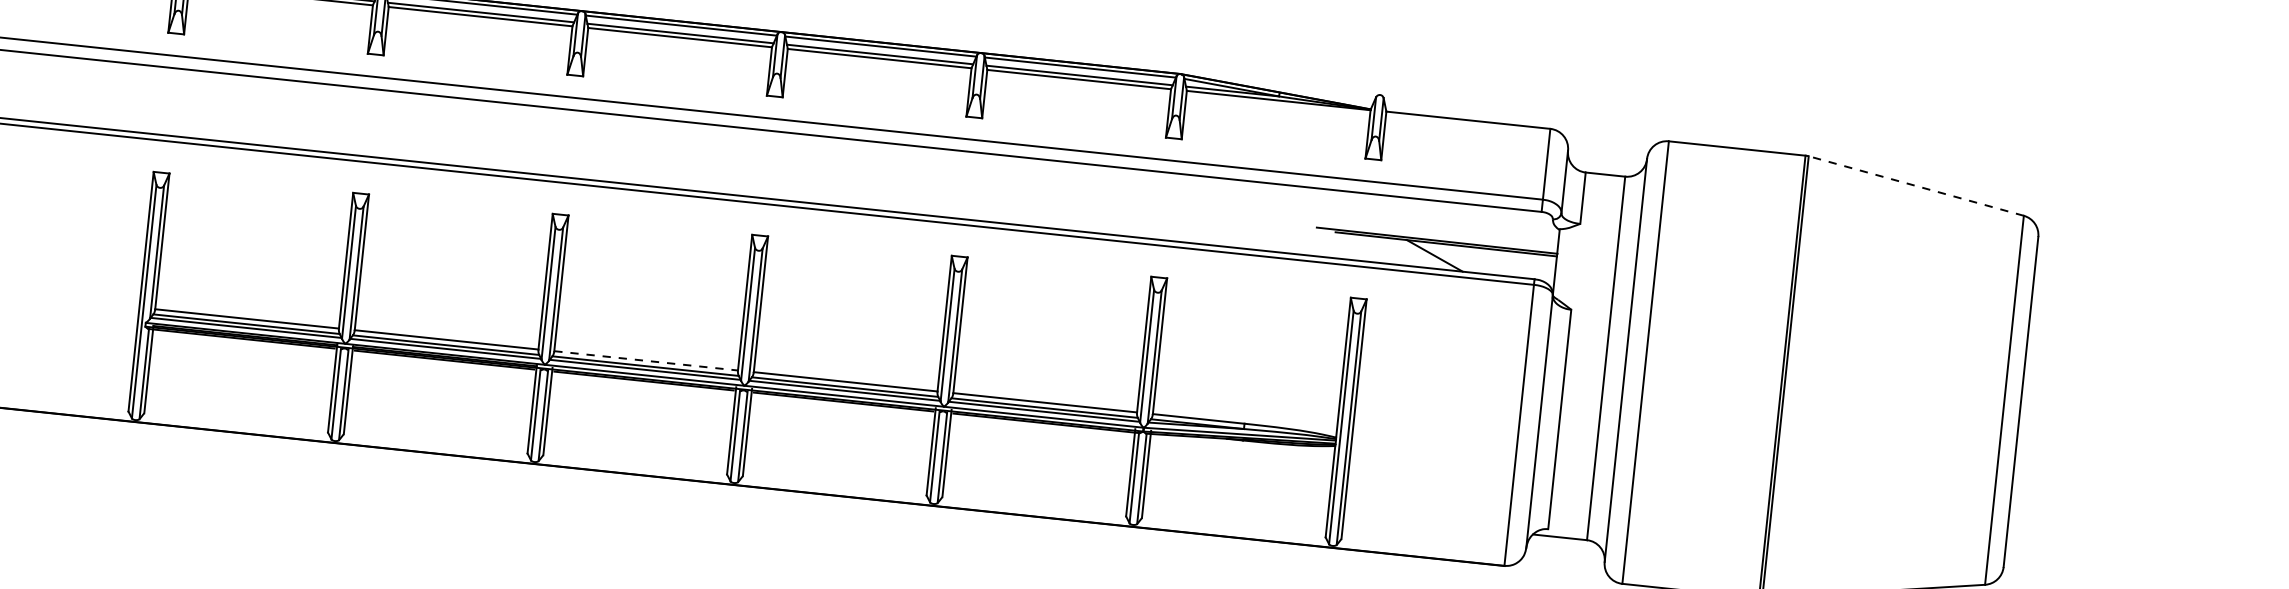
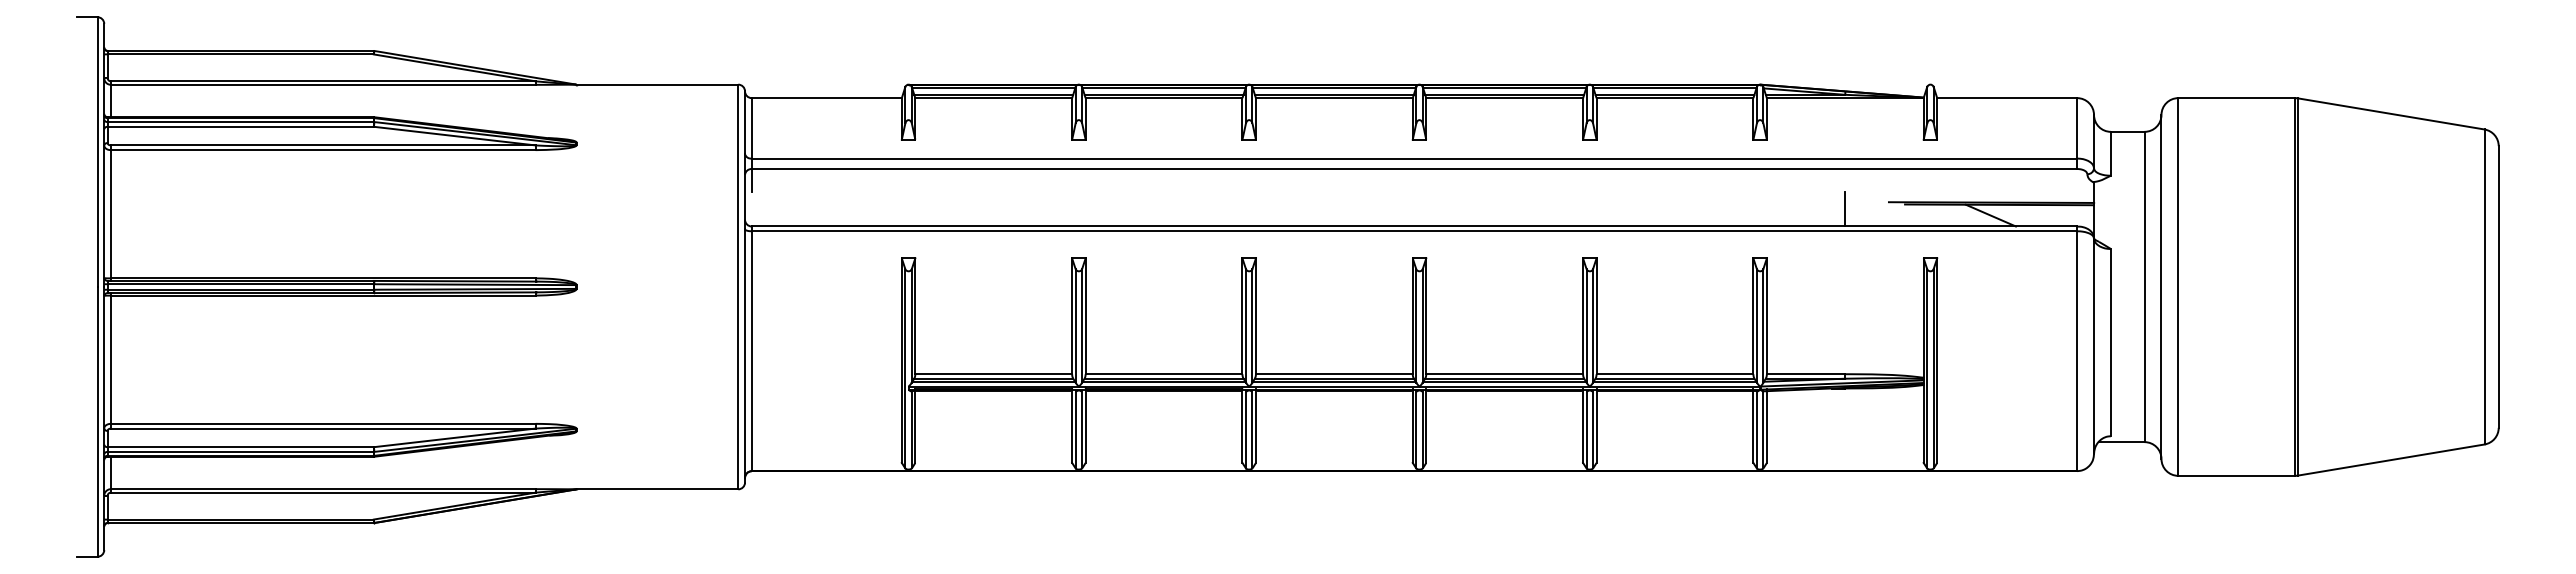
line: (1916, 185) -> (2391, 113), dashed -> solid
line: (1265, 230) -> (1845, 209), added
line: (646, 361) -> (1334, 374), dashed -> solid

